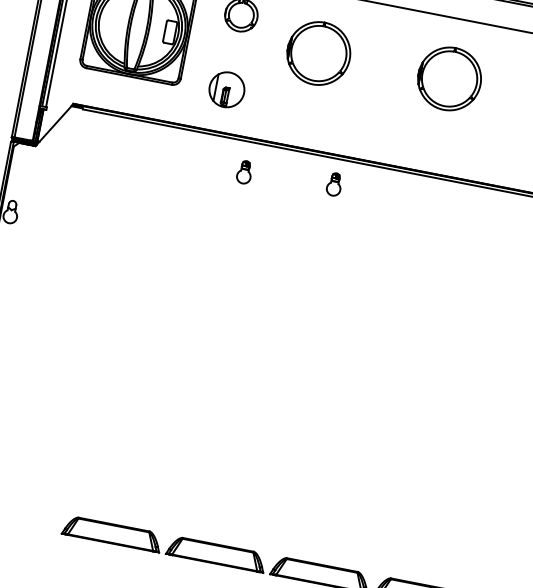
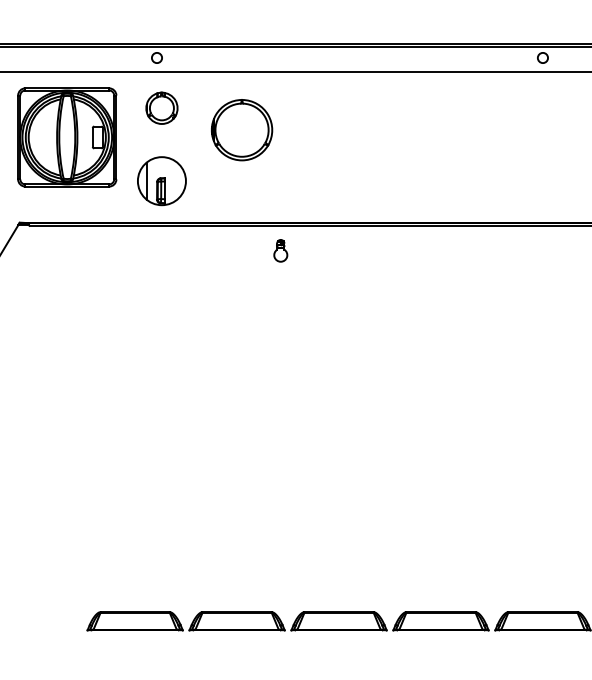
part: (450, 79) -> (370, 130), removed
part: (226, 89) -> (161, 181), size x1.43
part: (244, 171) -> (193, 255), removed

